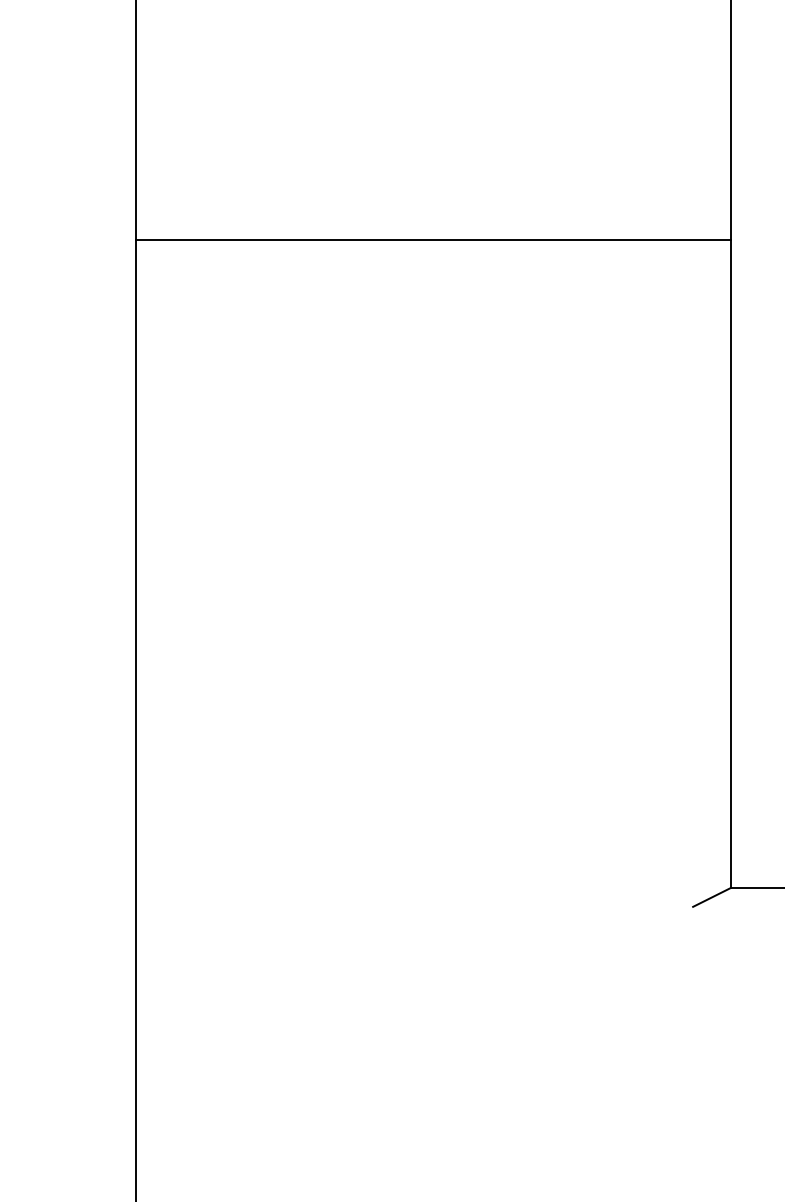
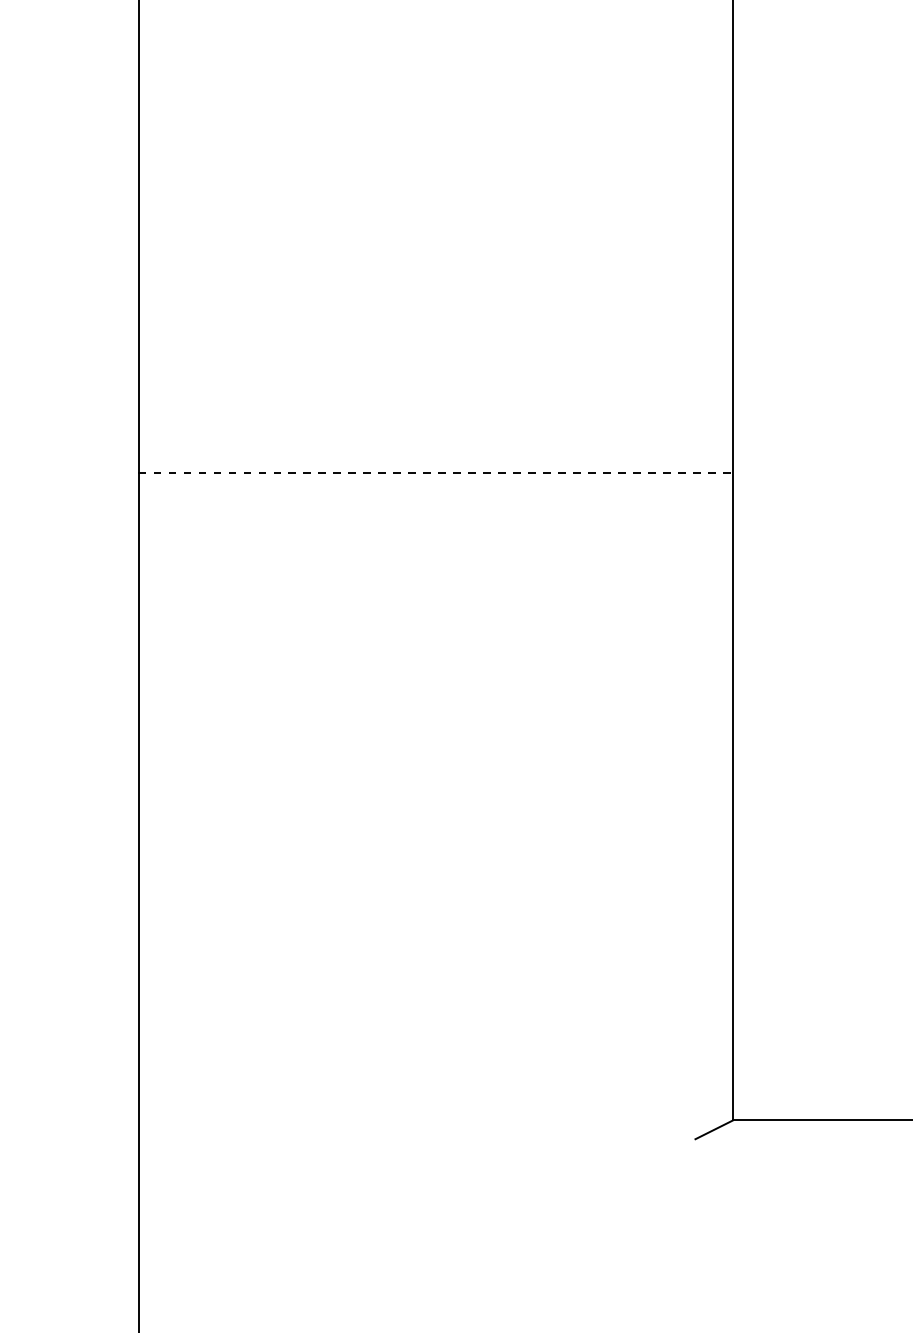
line: (434, 240) -> (436, 472), solid -> dashed

